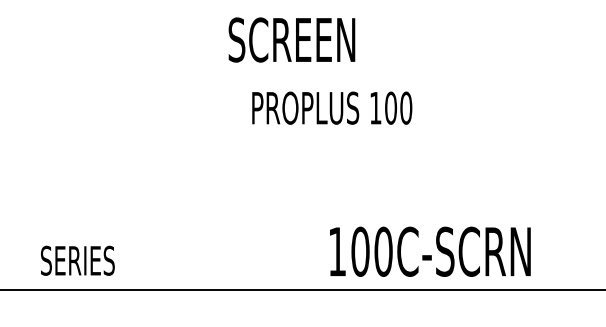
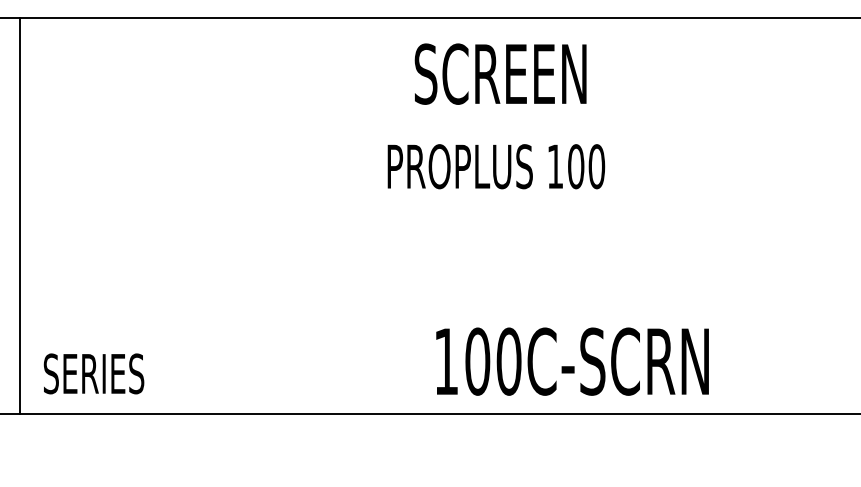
text: (291, 39) -> (500, 73), moved
text: (332, 108) -> (496, 166), moved
text: (430, 251) -> (572, 361), moved
text: (77, 260) -> (93, 373), moved

